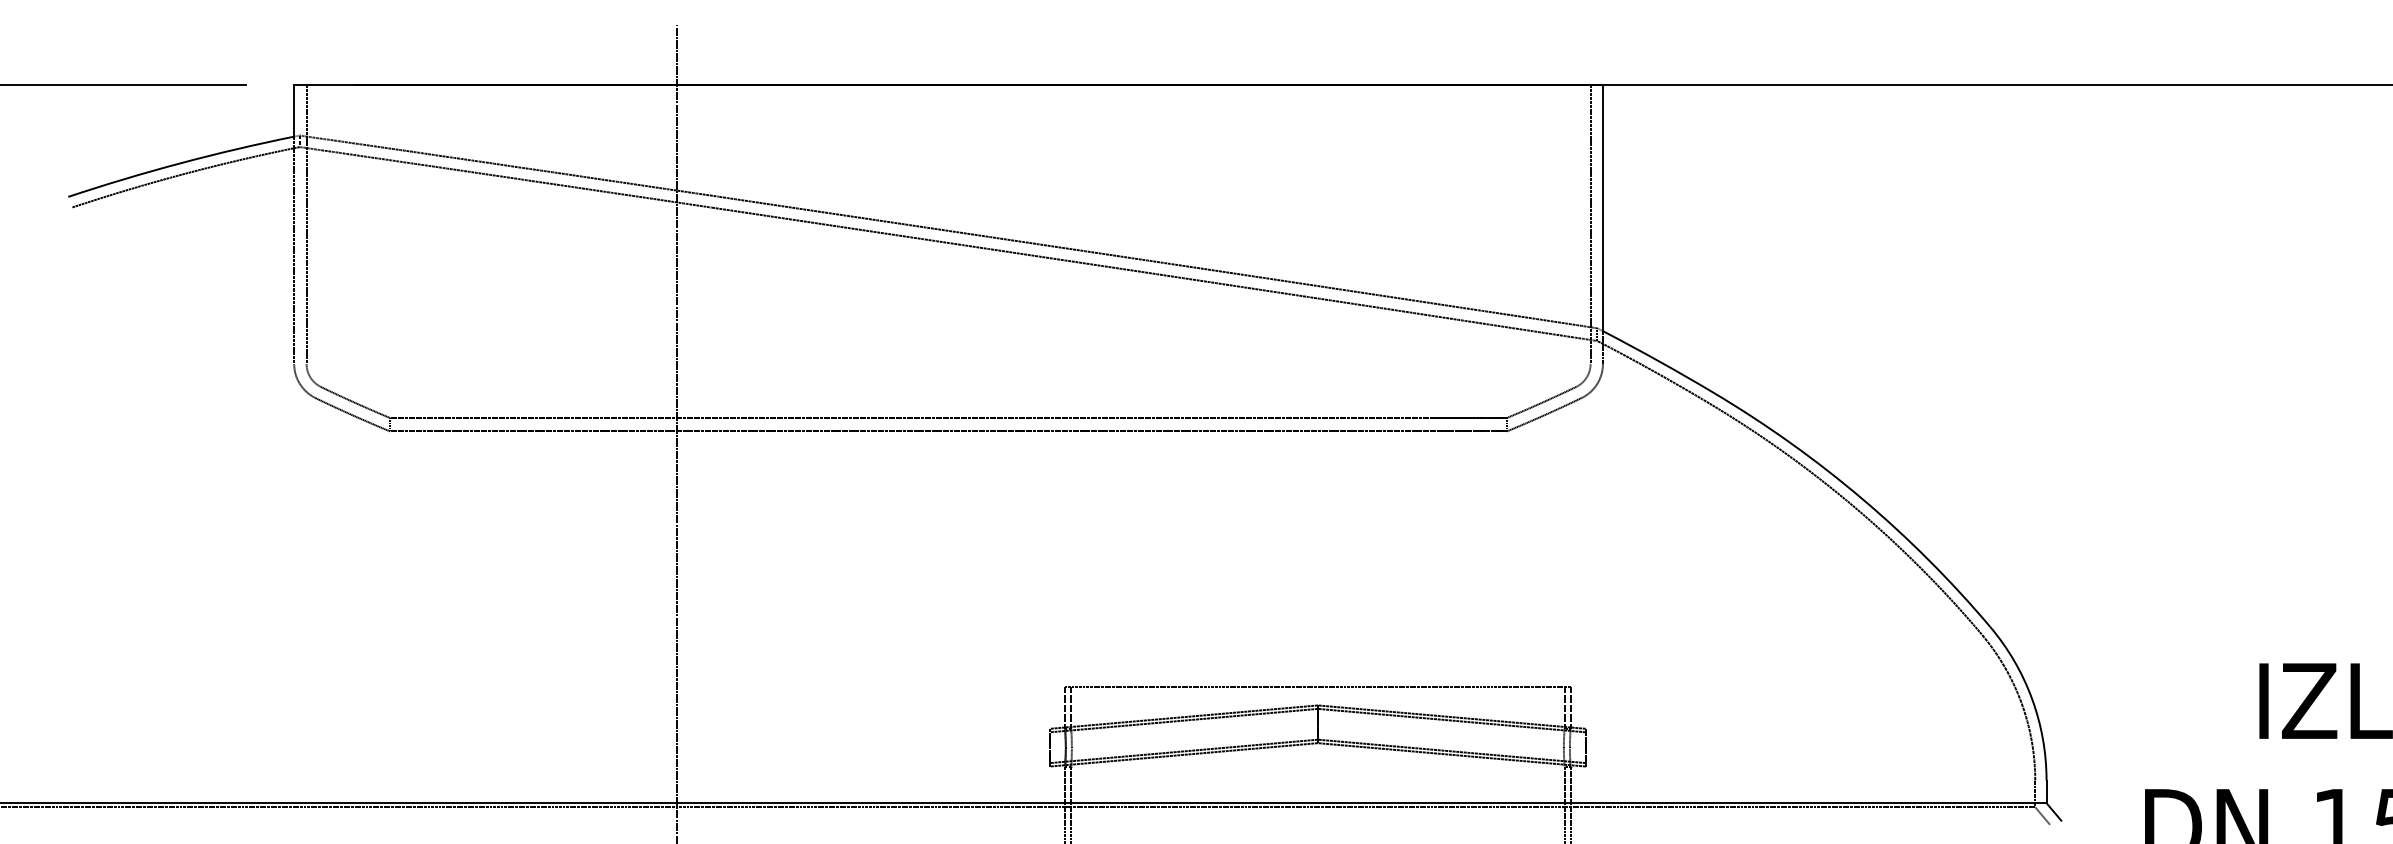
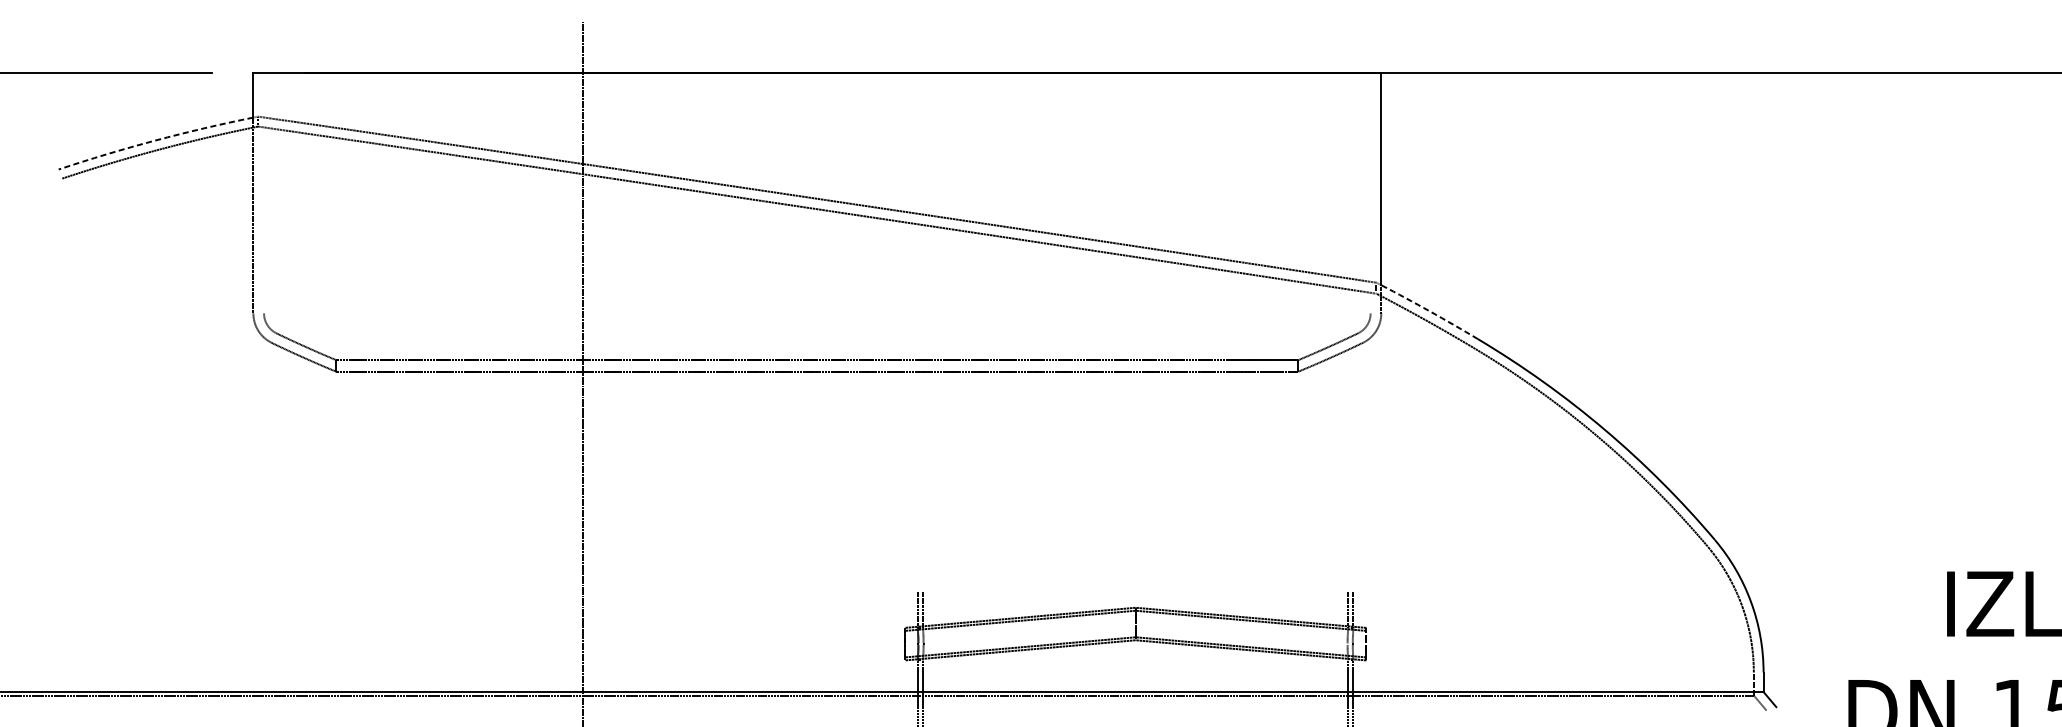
arc: (180, 163) -> (155, 140), solid -> dashed
line: (306, 224) -> (263, 193), removed
line: (1590, 224) -> (1370, 193), removed
arc: (1659, 361) -> (1430, 311), solid -> dashed
line: (1317, 687) -> (1135, 592), removed

